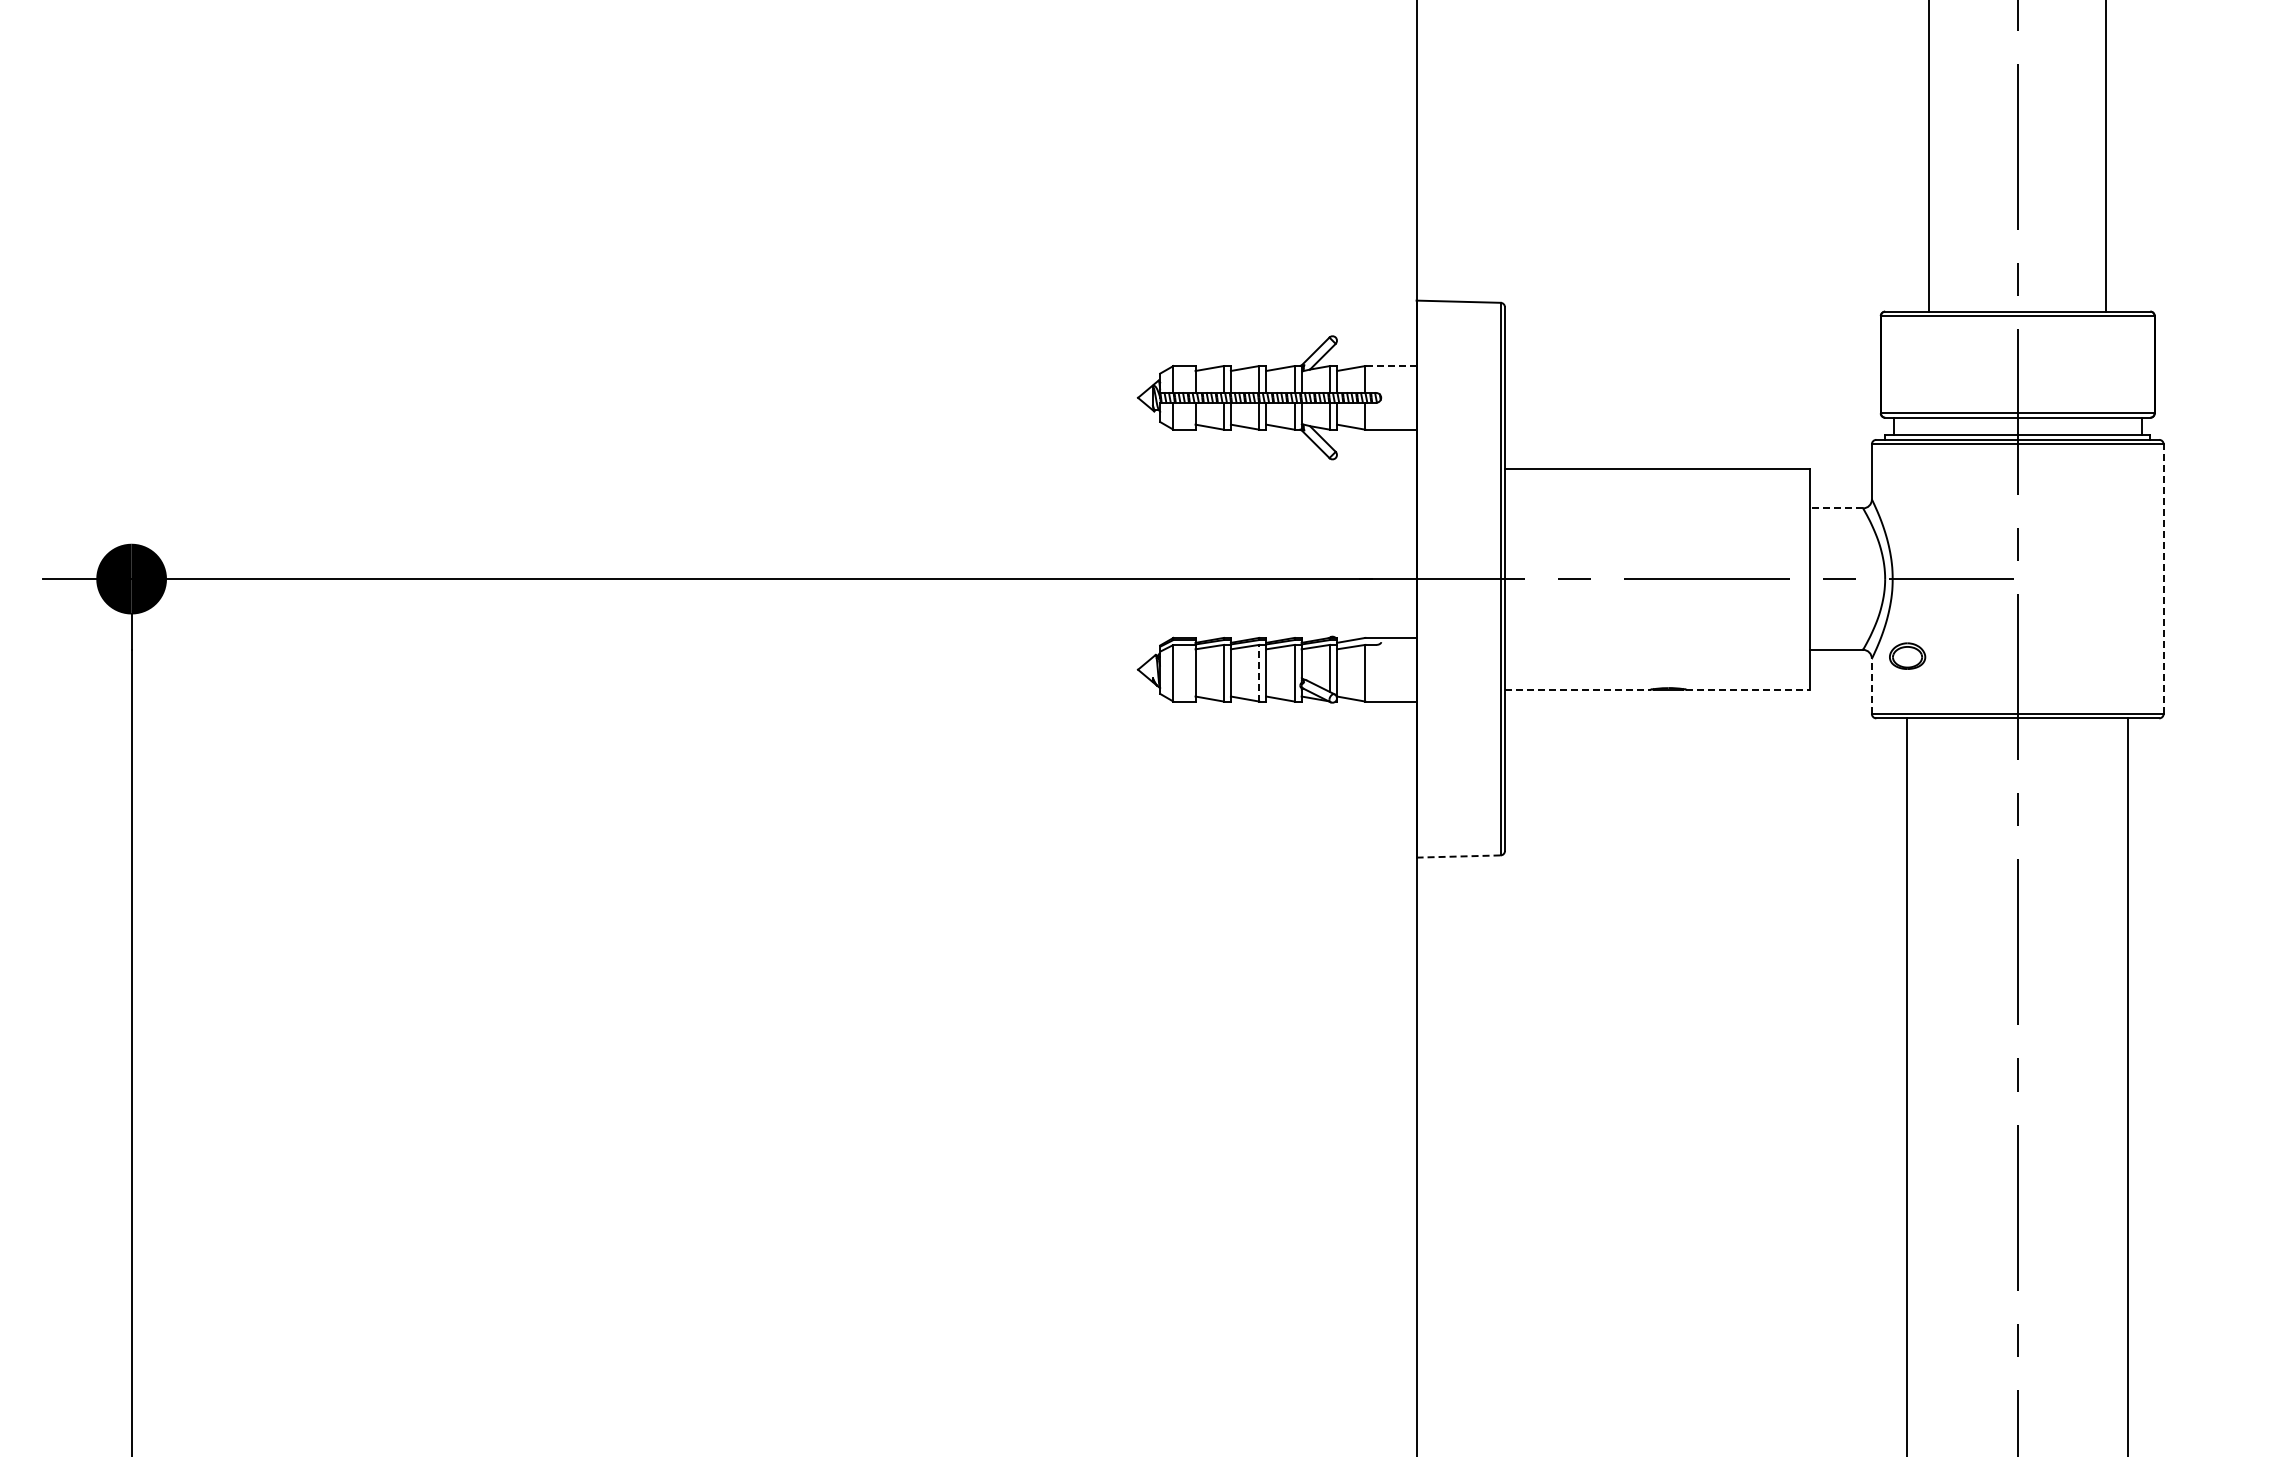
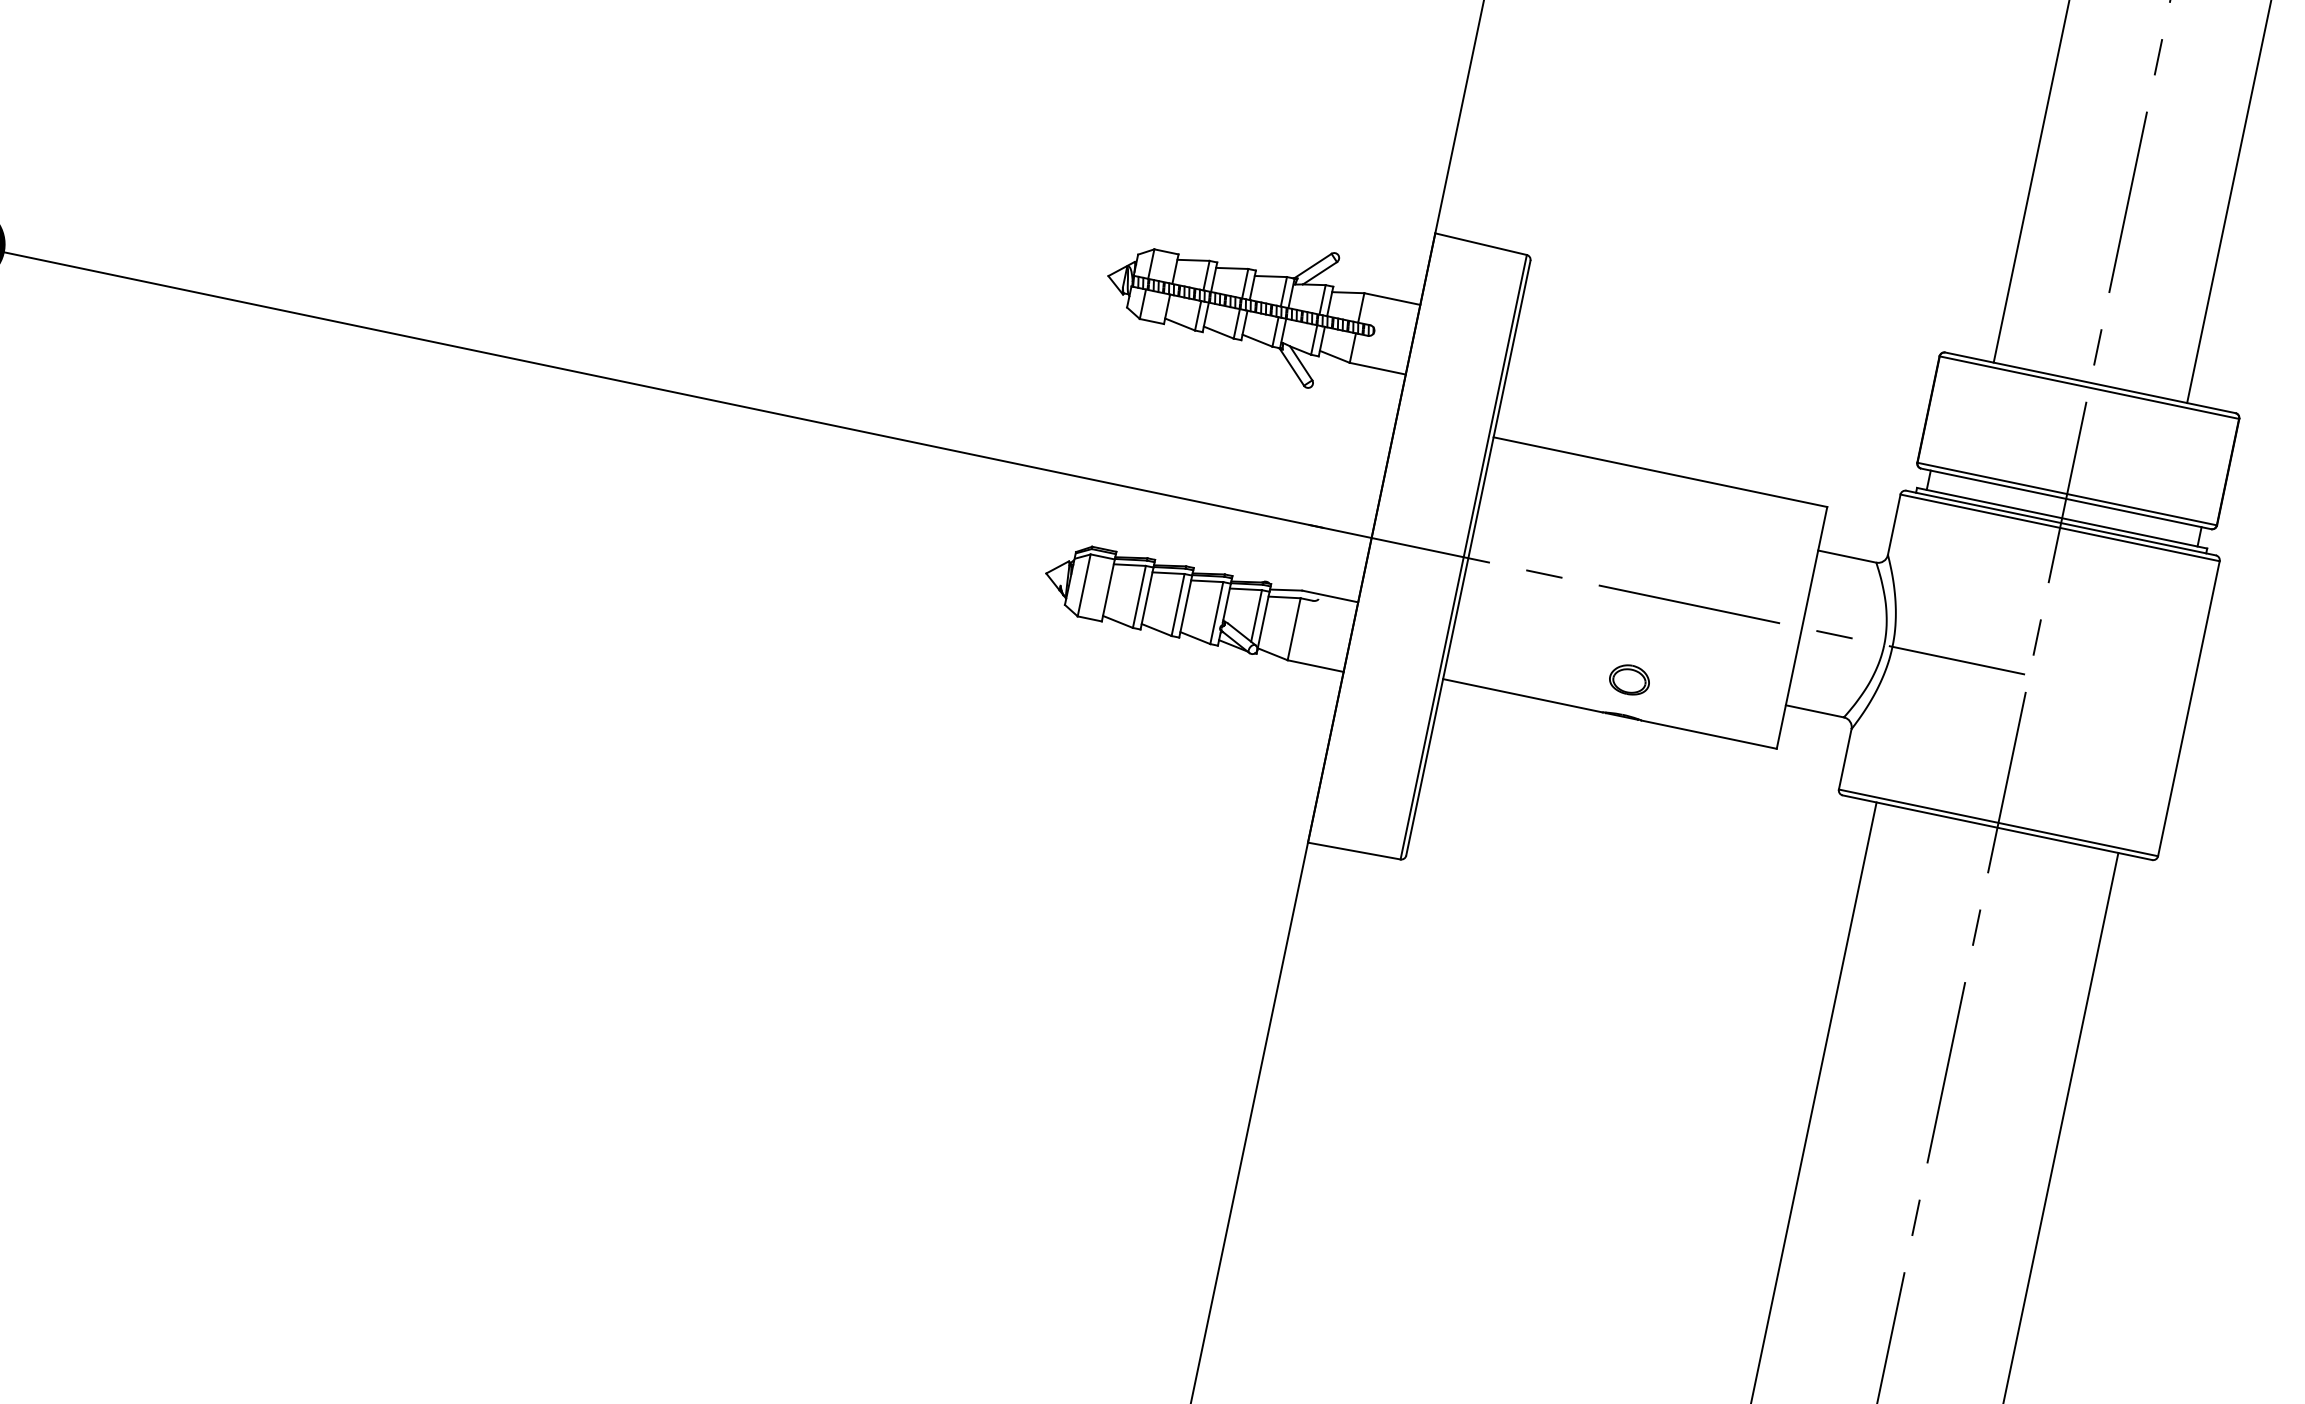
line: (1390, 366) -> (1391, 299), dashed -> solid
line: (1836, 508) -> (1847, 556), dashed -> solid
line: (2163, 579) -> (2188, 709), dashed -> solid
part: (1907, 655) -> (1629, 679), moved
line: (1259, 672) -> (1178, 604), dashed -> solid
line: (1871, 686) -> (1844, 759), dashed -> solid
line: (1577, 689) -> (1522, 695), dashed -> solid
line: (1748, 689) -> (1709, 734), dashed -> solid
line: (1459, 856) -> (1355, 851), dashed -> solid

